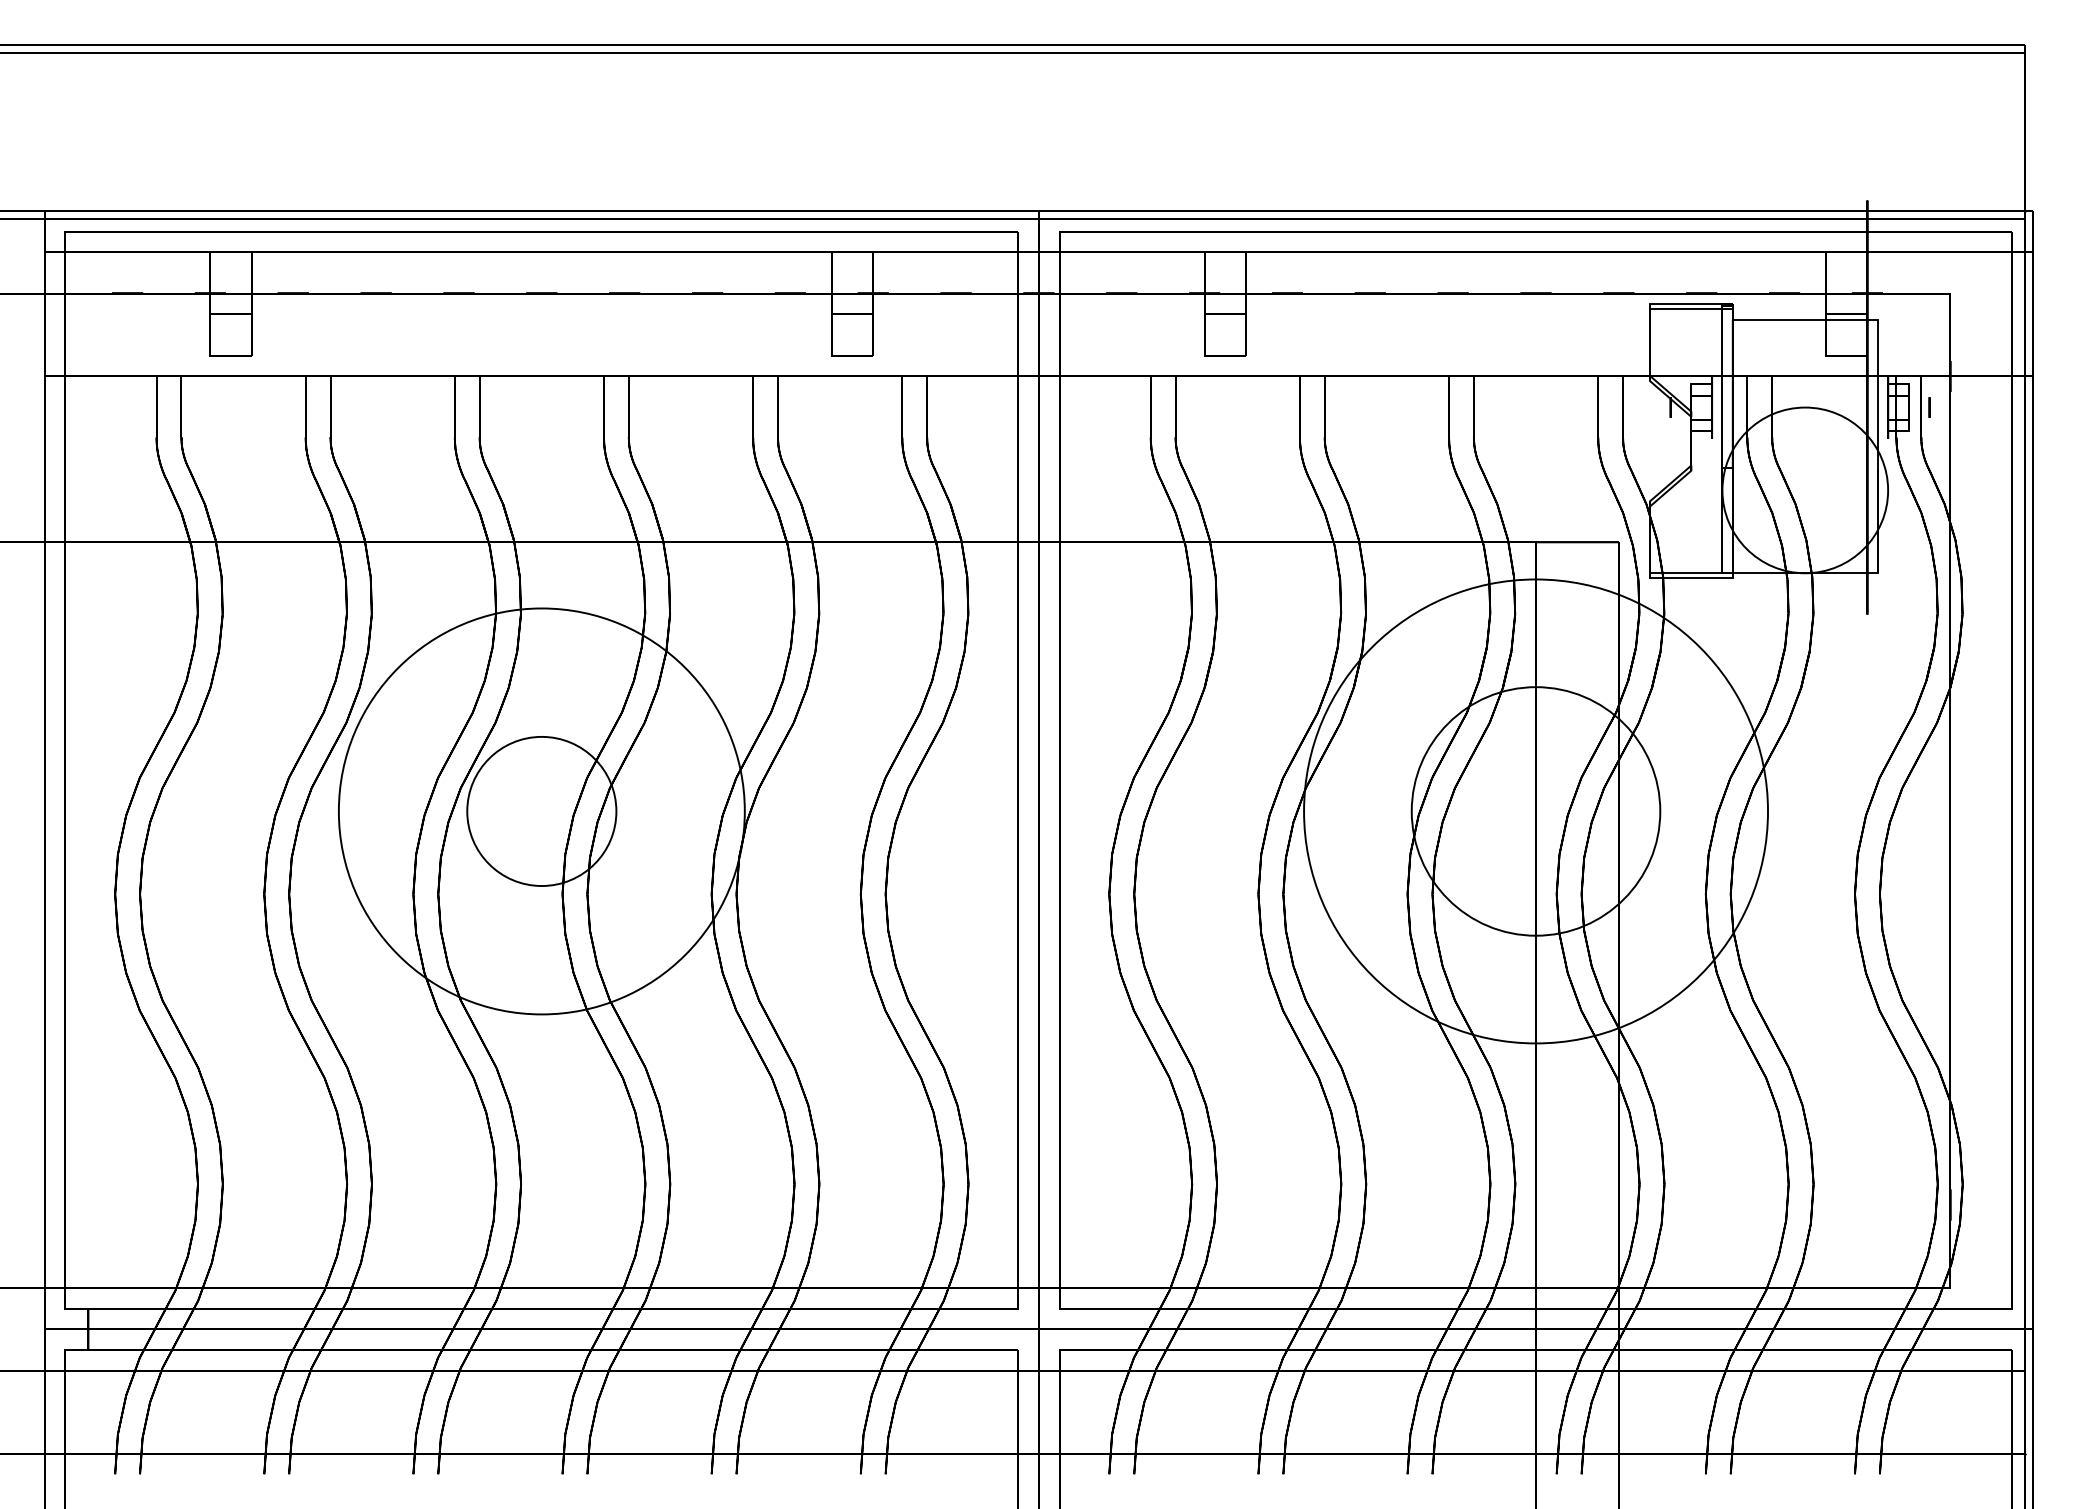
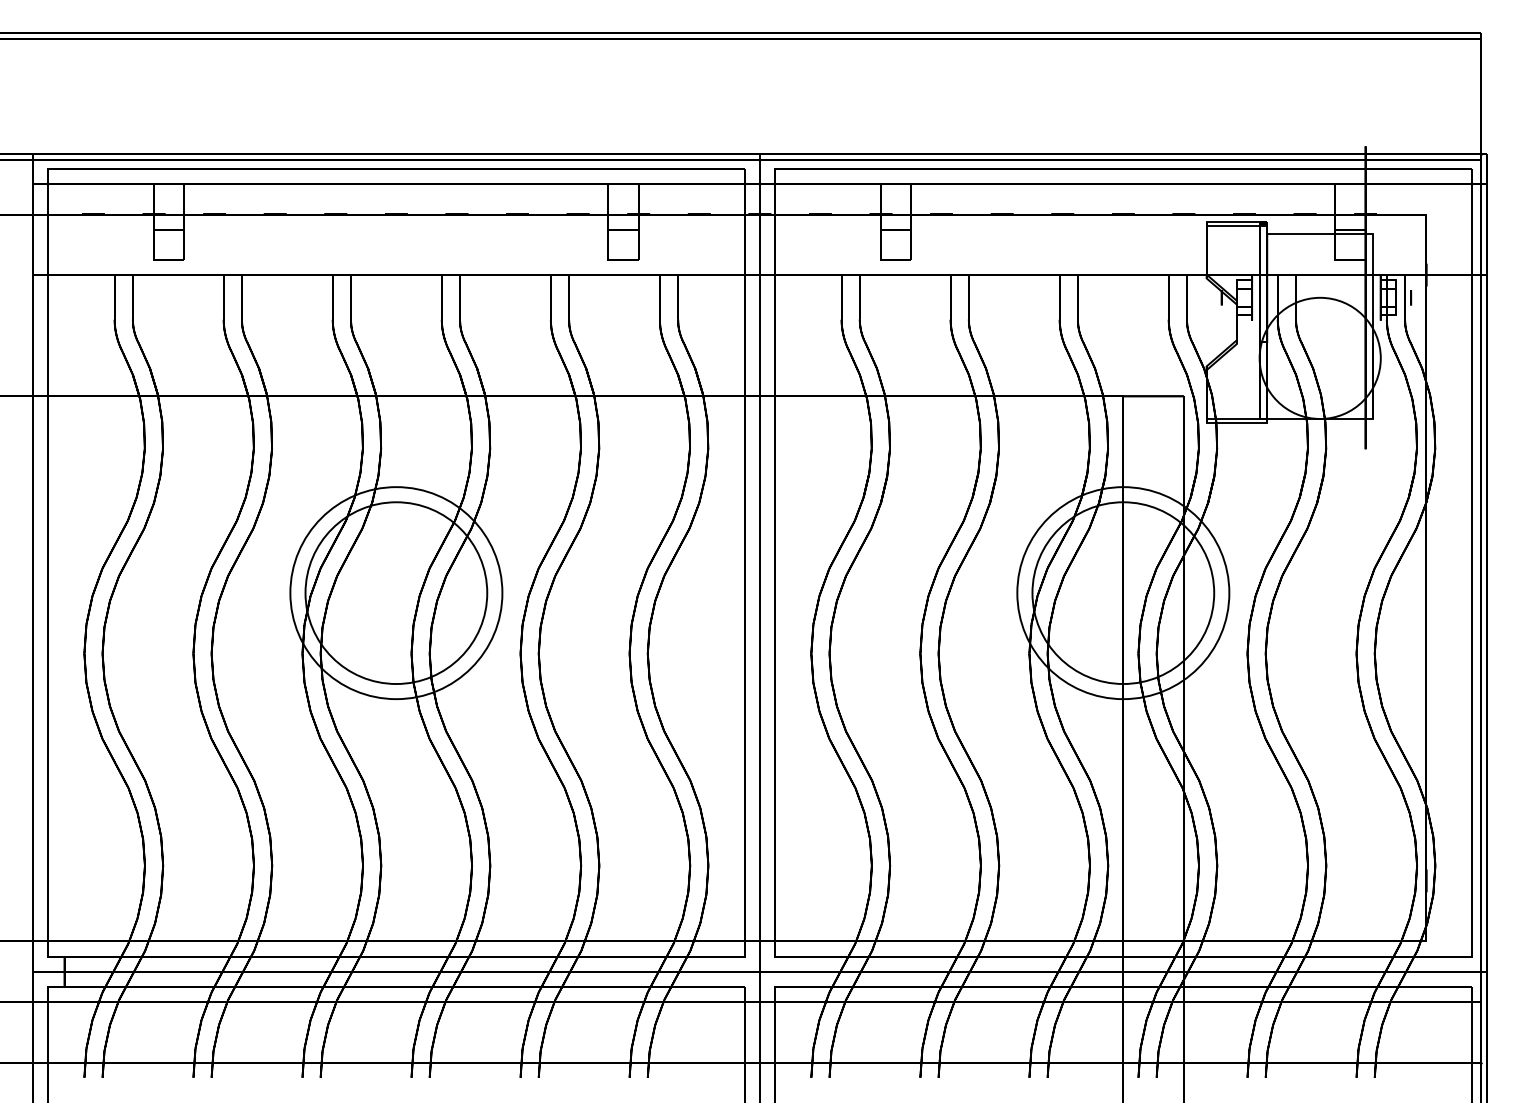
circle: (541, 811) -> (396, 593), size x0.71
circle: (541, 811) -> (396, 593), size x1.67
circle: (1536, 811) -> (1123, 593), size x0.62

